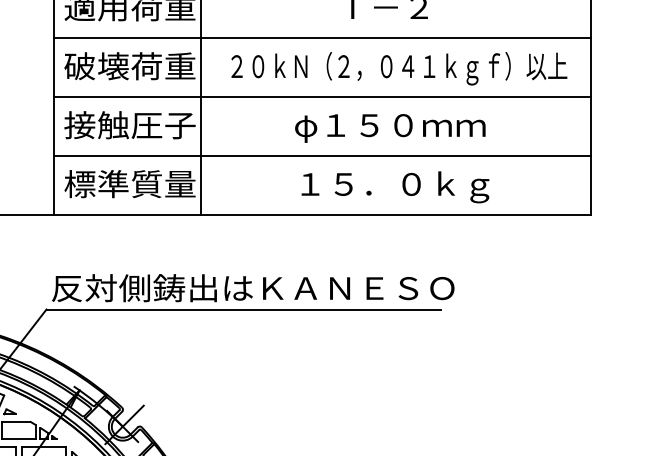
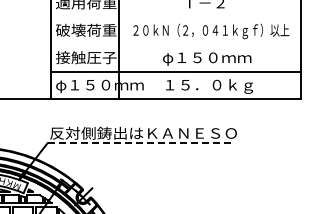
line: (322, 38) -> (175, 17), removed
line: (322, 96) -> (175, 44), removed
text: (158, 185) -> (99, 85), 標準質量 -> φ１５０ｍｍ
line: (244, 310) -> (139, 143), solid -> dashed

